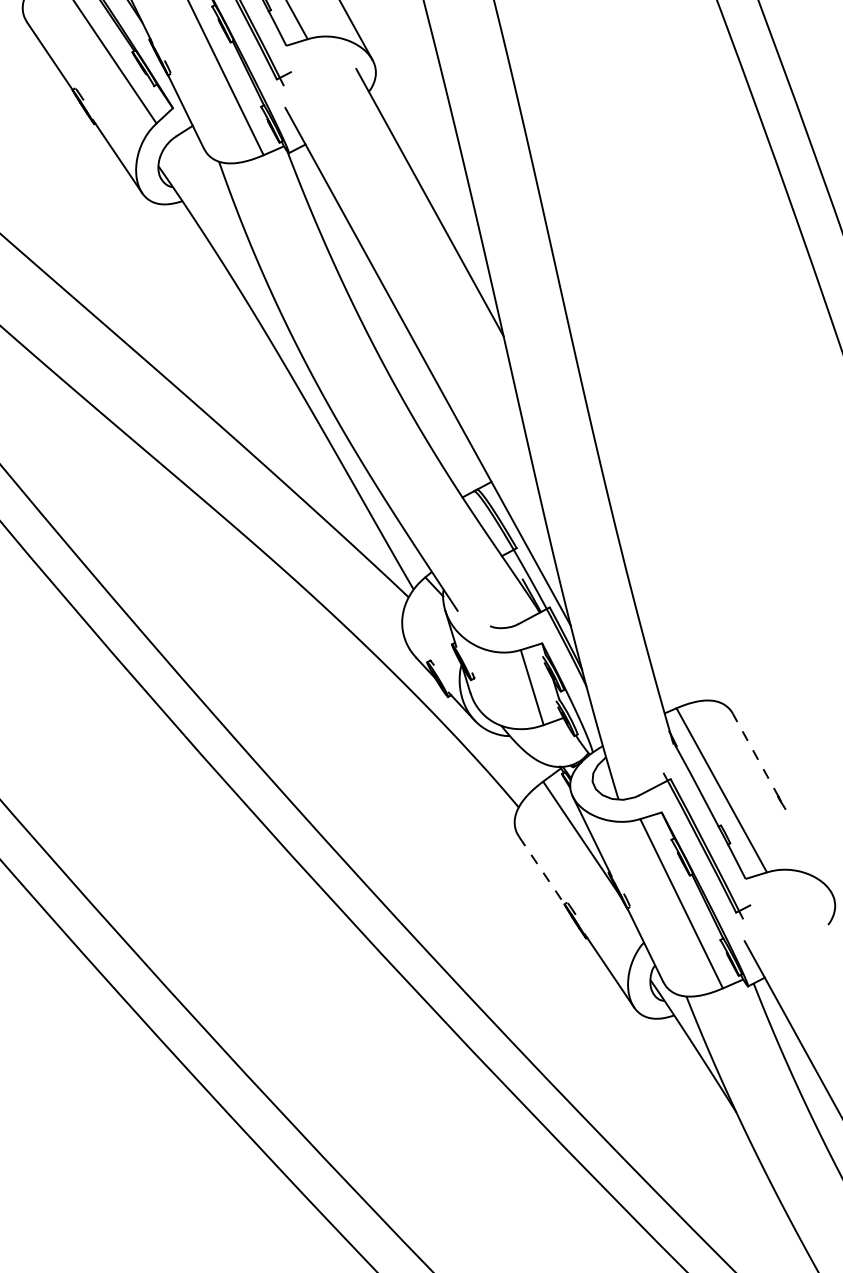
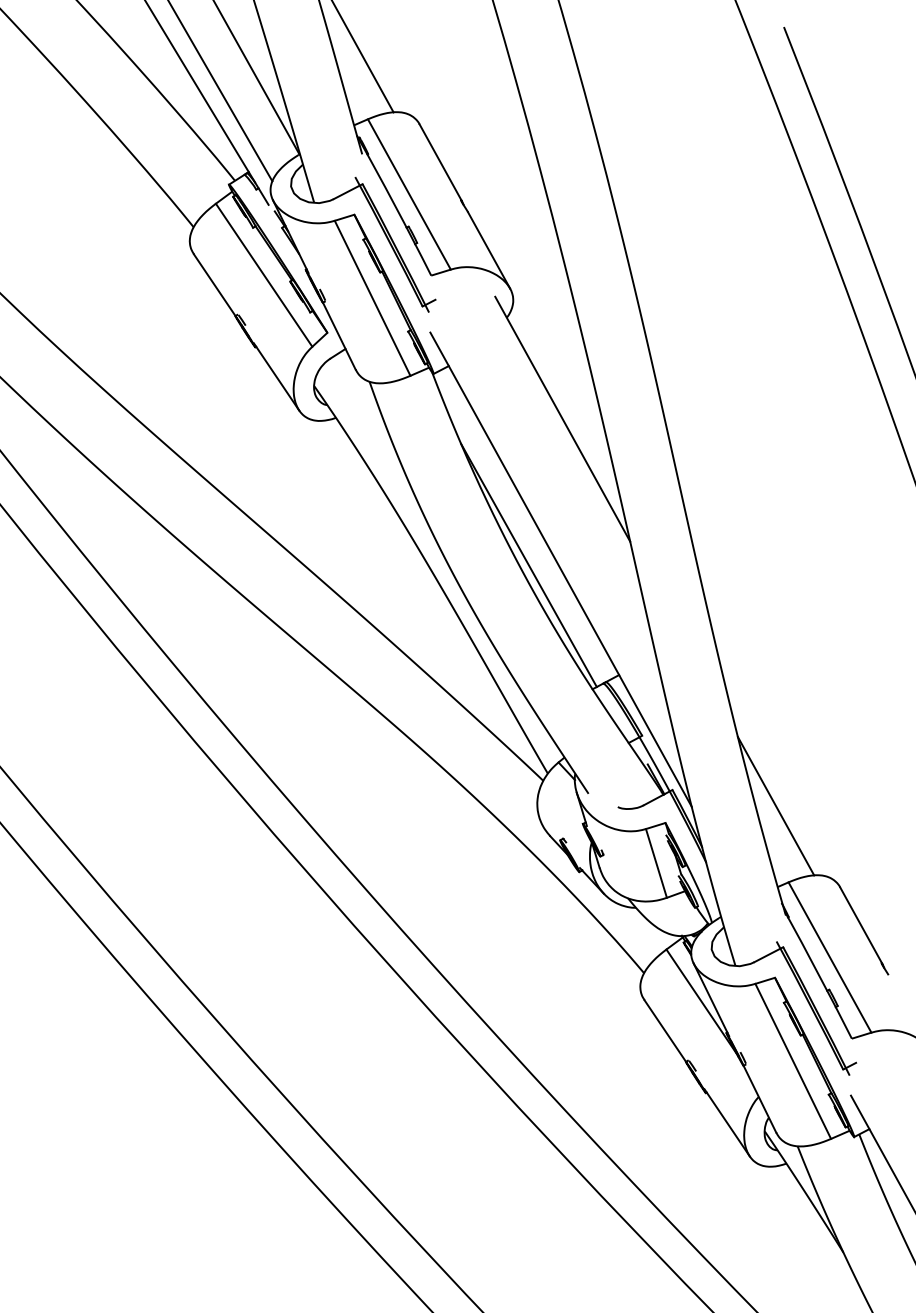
line: (392, 362) -> (528, 565), added
line: (662, 625) -> (775, 806), added
line: (756, 755) -> (861, 925), dashed -> solid
line: (542, 871) -> (665, 1031), dashed -> solid

